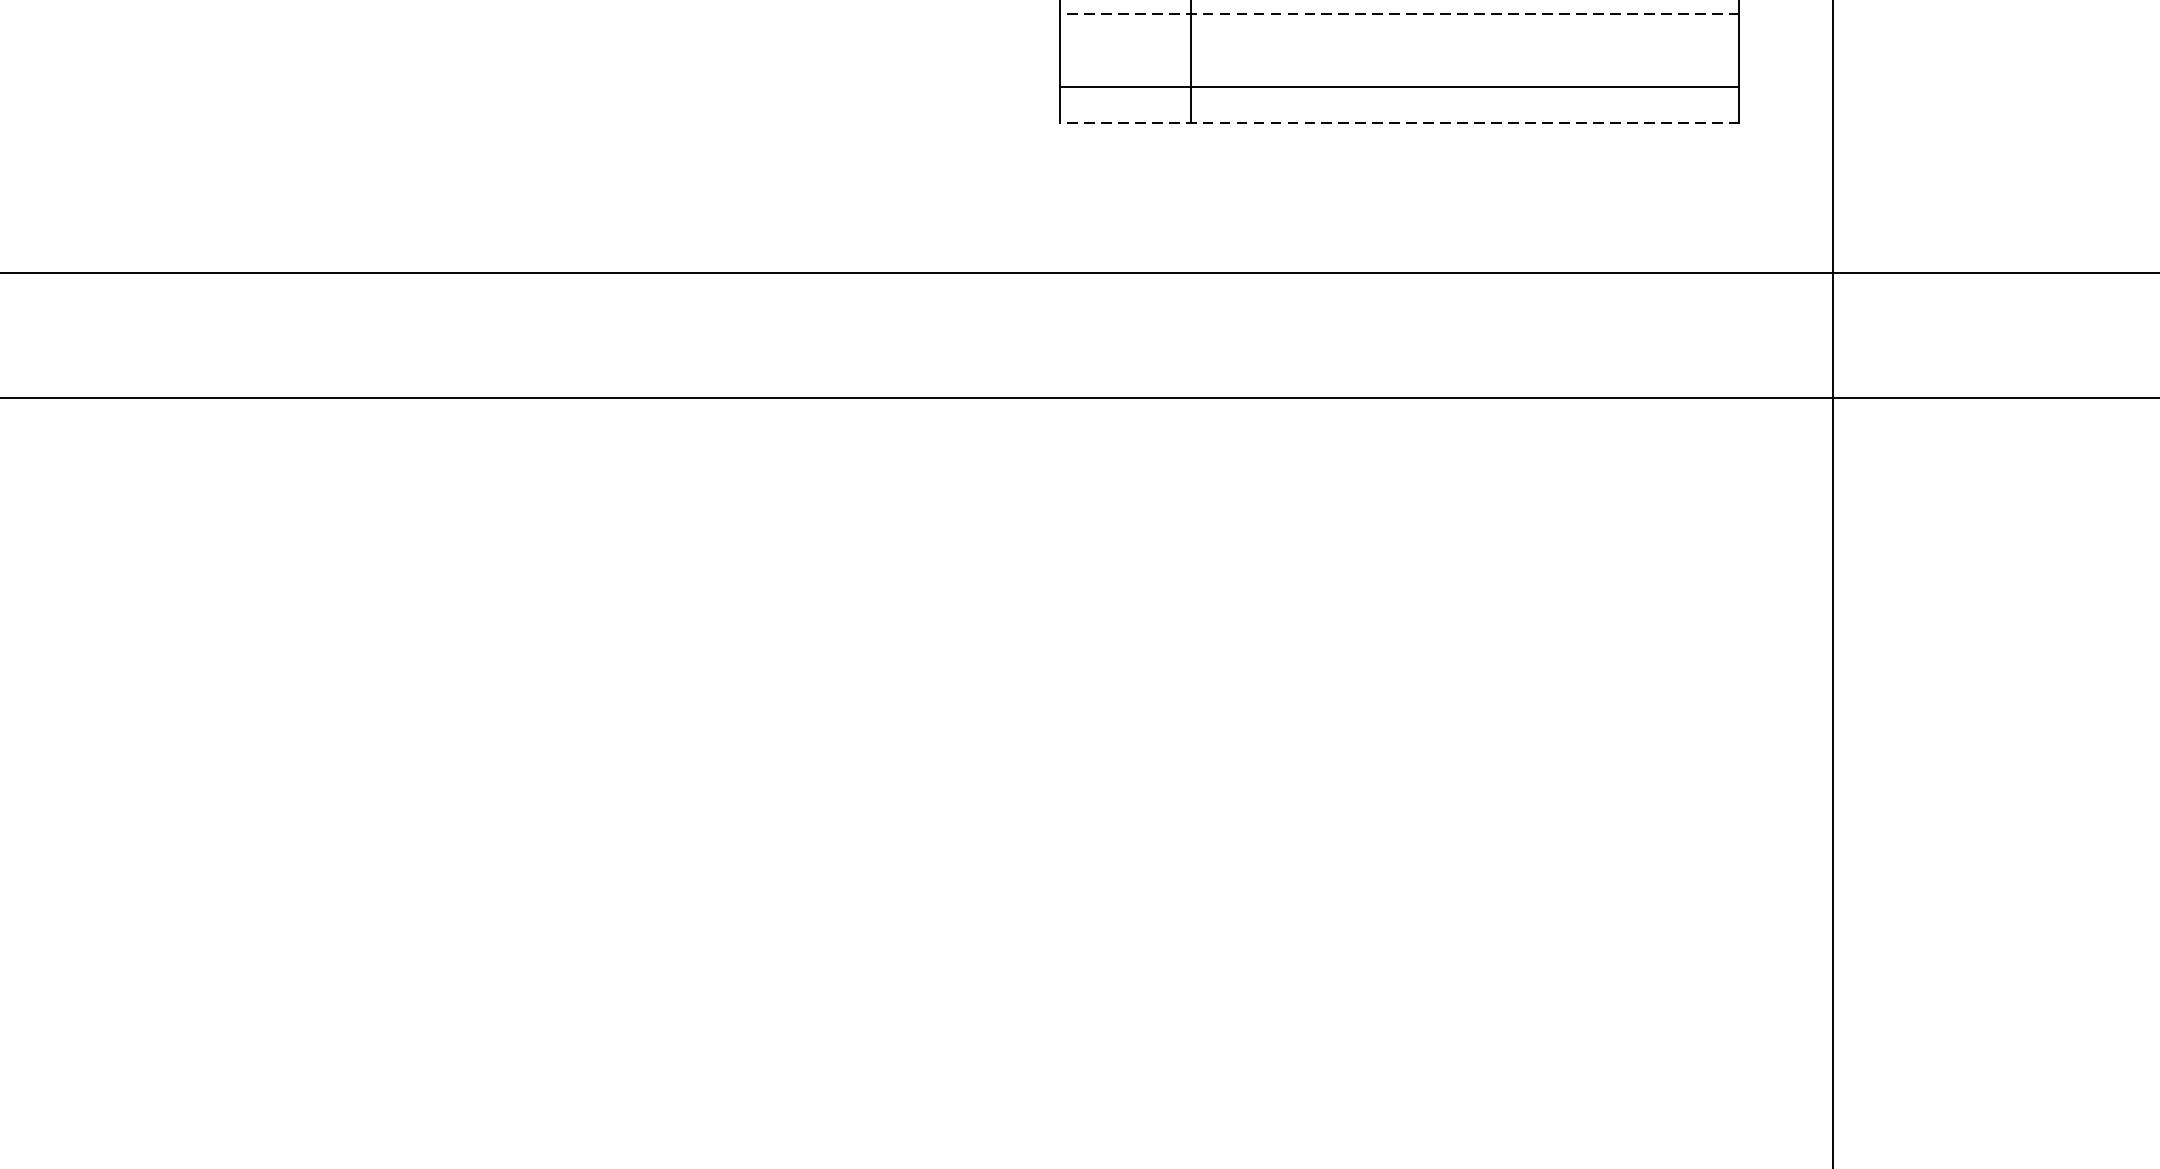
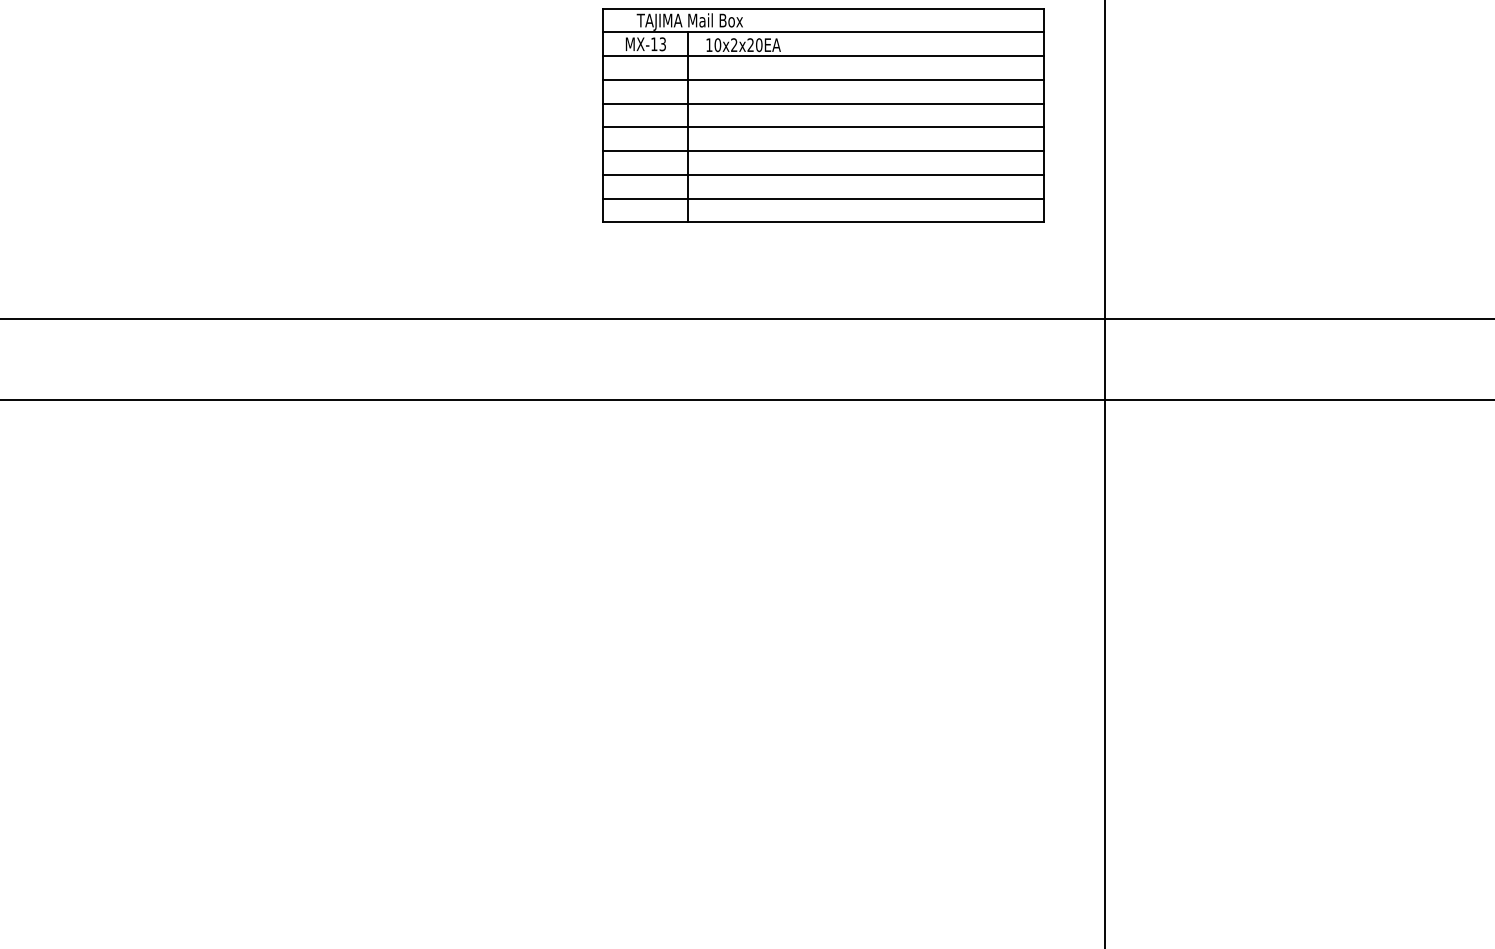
line: (1399, 14) -> (823, 151), dashed -> solid
line: (1399, 49) -> (823, 174), added
line: (1399, 123) -> (823, 222), dashed -> solid

